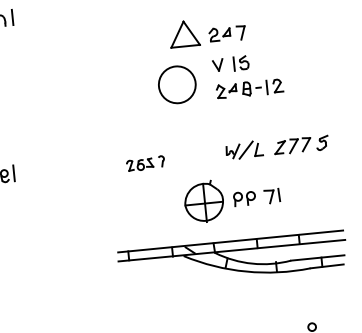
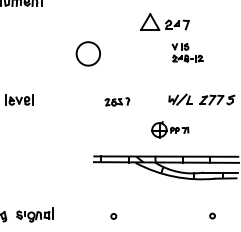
part: (247, 75) -> (187, 52), size x0.7
circle: (175, 84) -> (87, 53), moved
part: (232, 198) -> (170, 129), size x0.6

